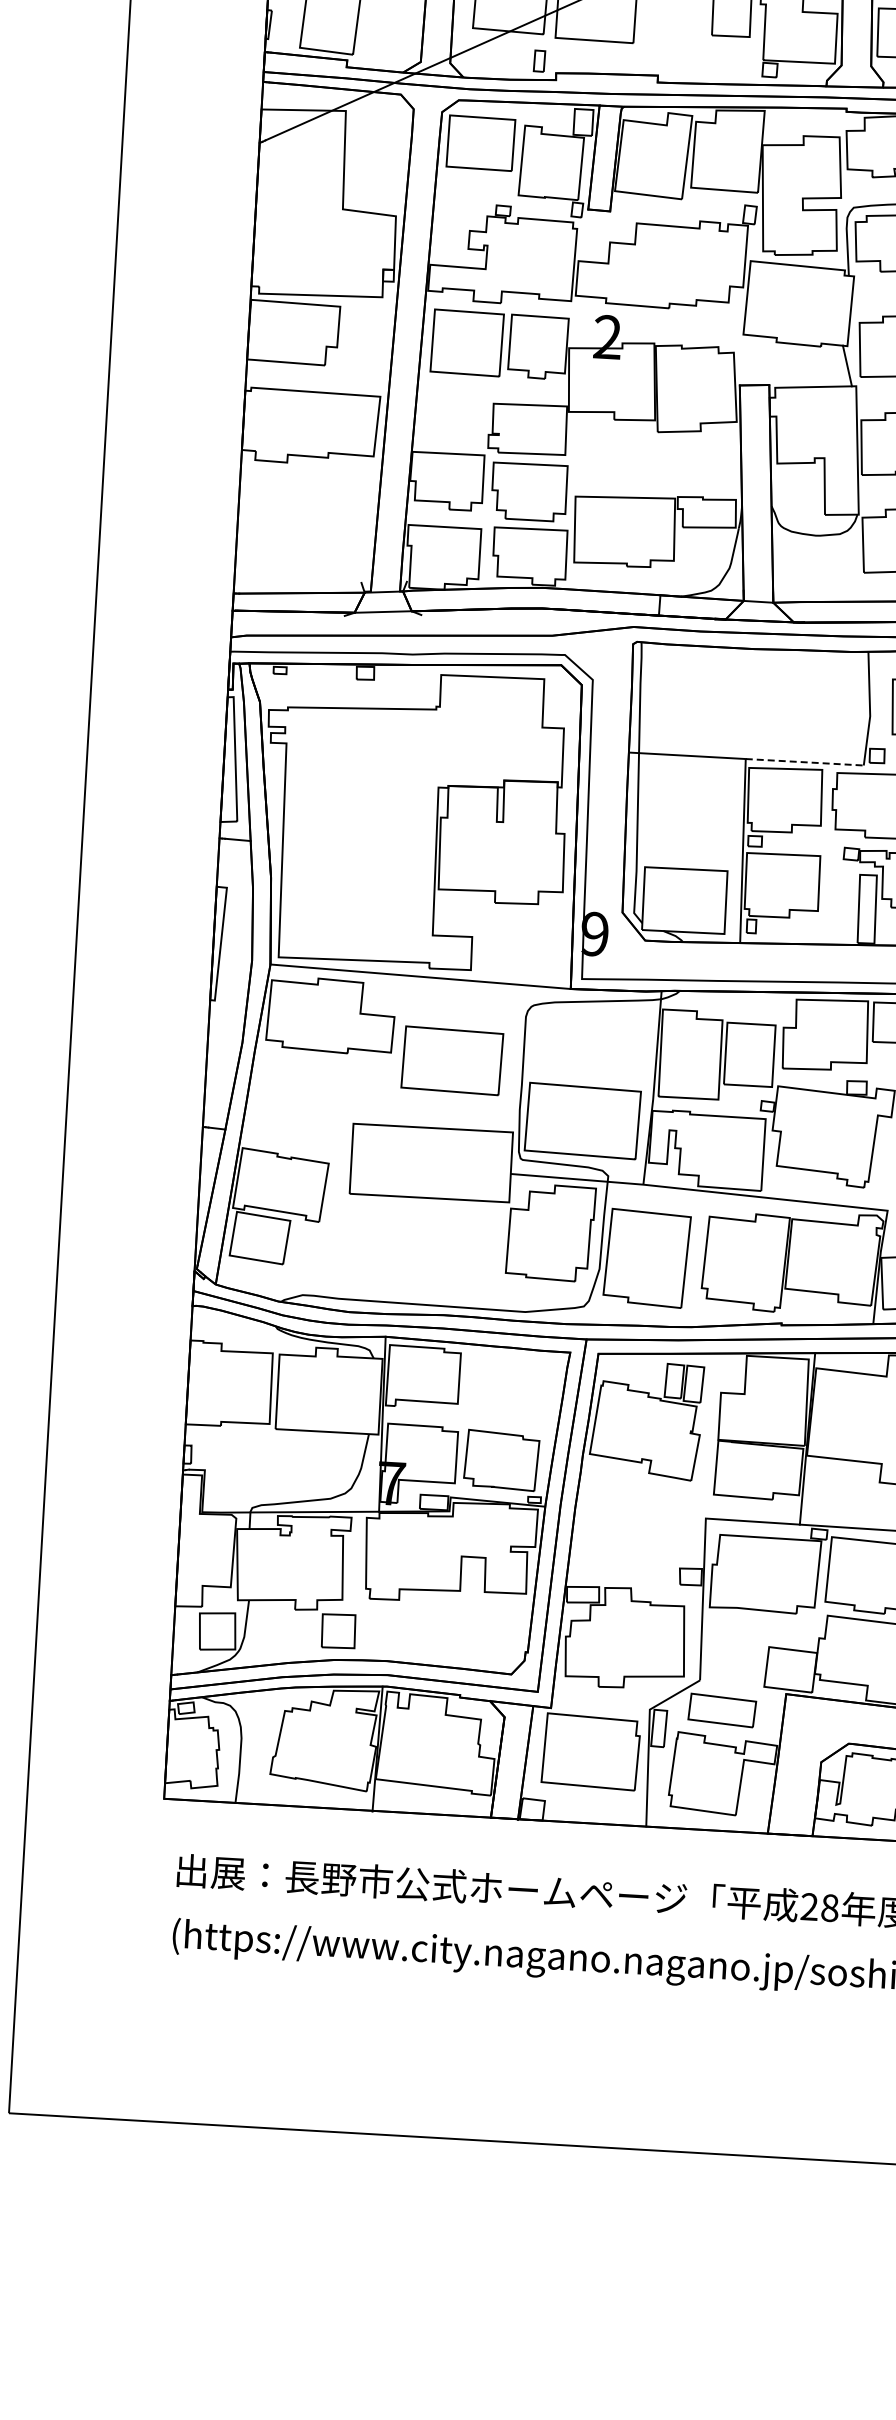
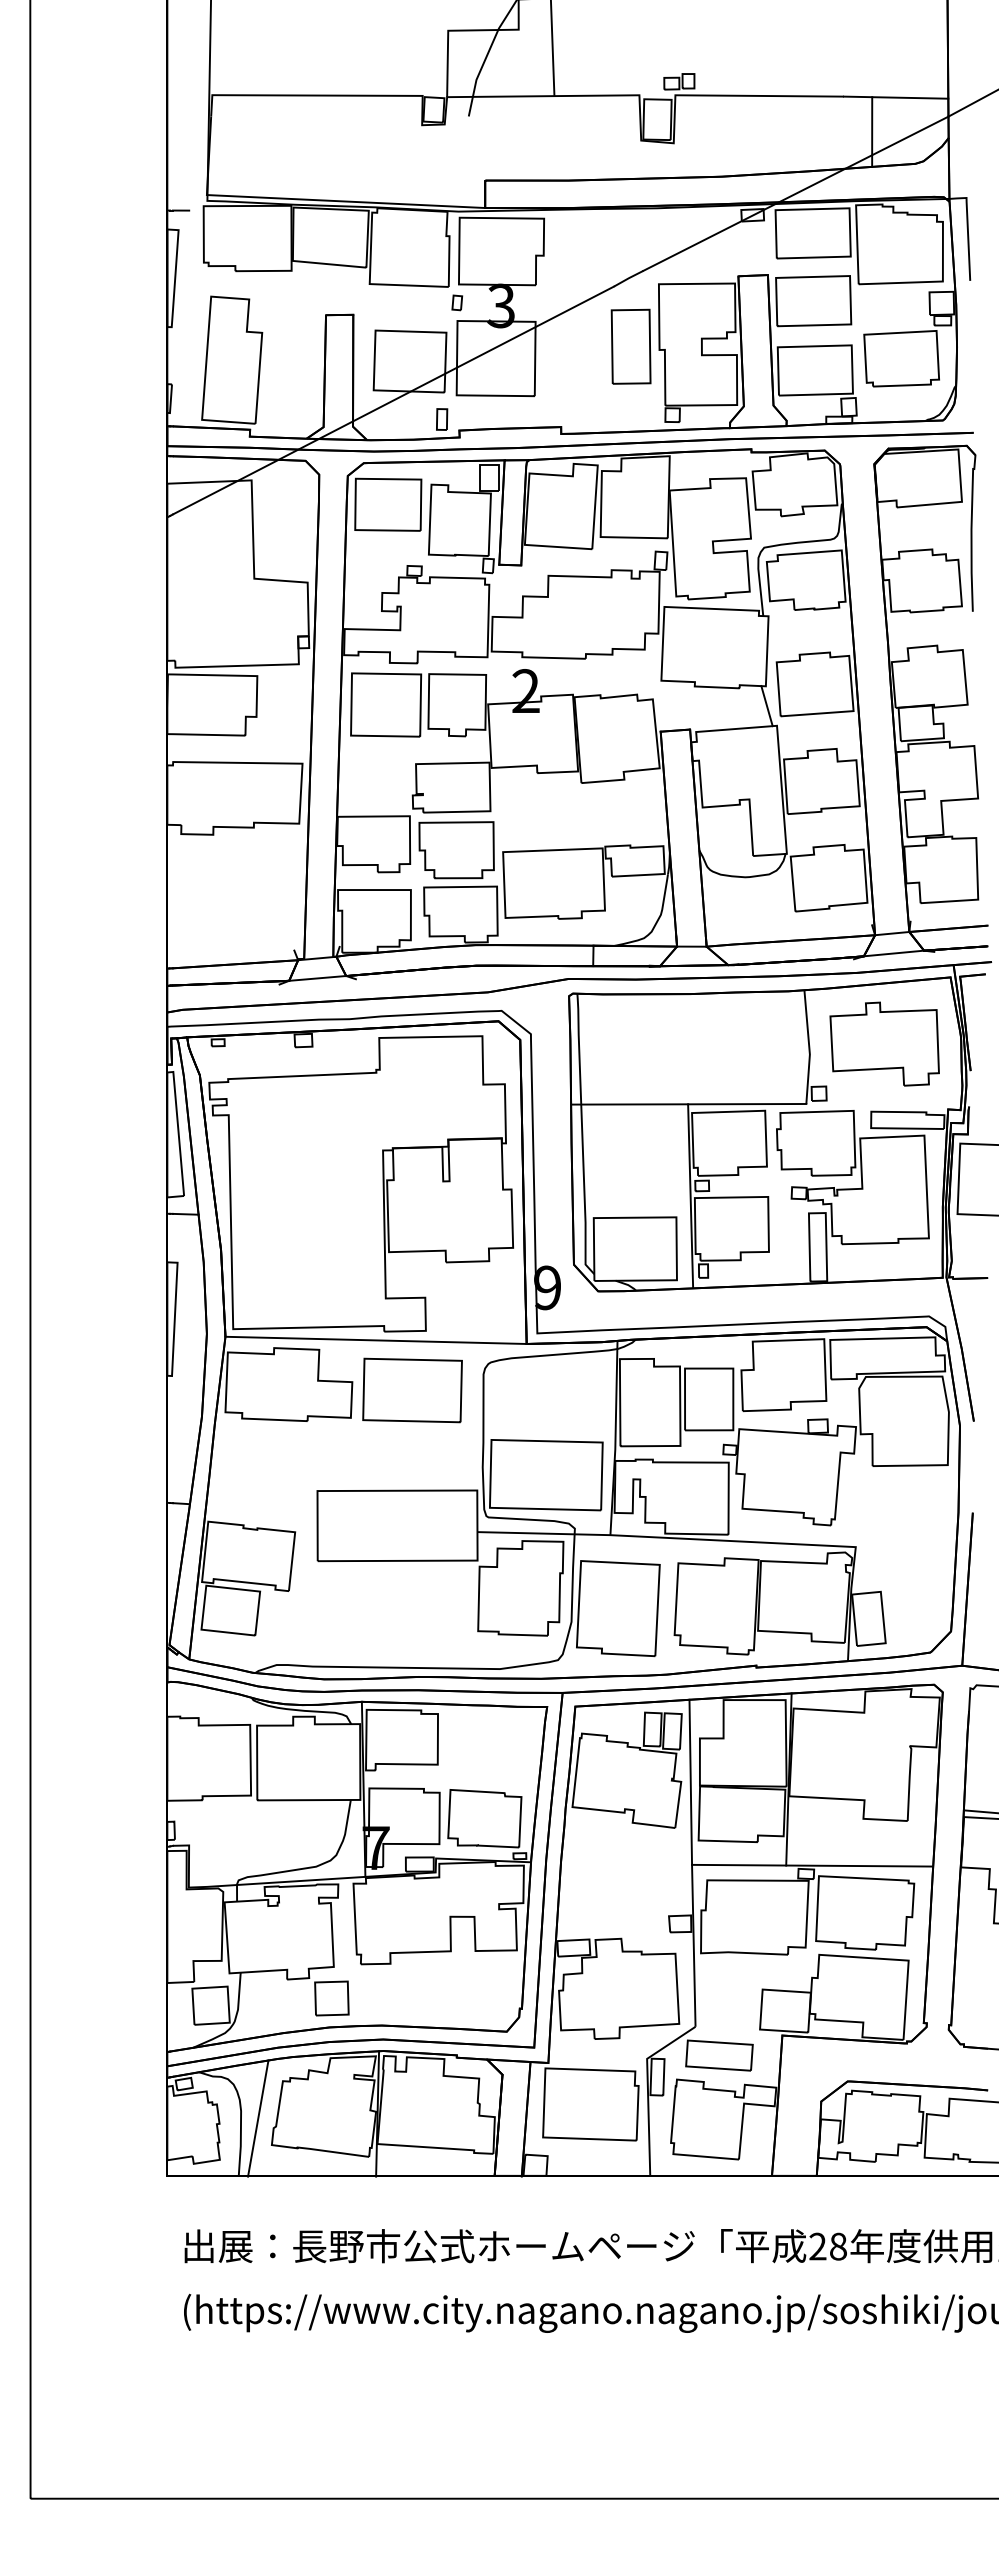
line: (805, 762) -> (747, 1104), dashed -> solid
part: (452, 1060) -> (412, 1390), moved
line: (709, 1435) -> (690, 1781), added
line: (258, 1746) -> (258, 2118), added

